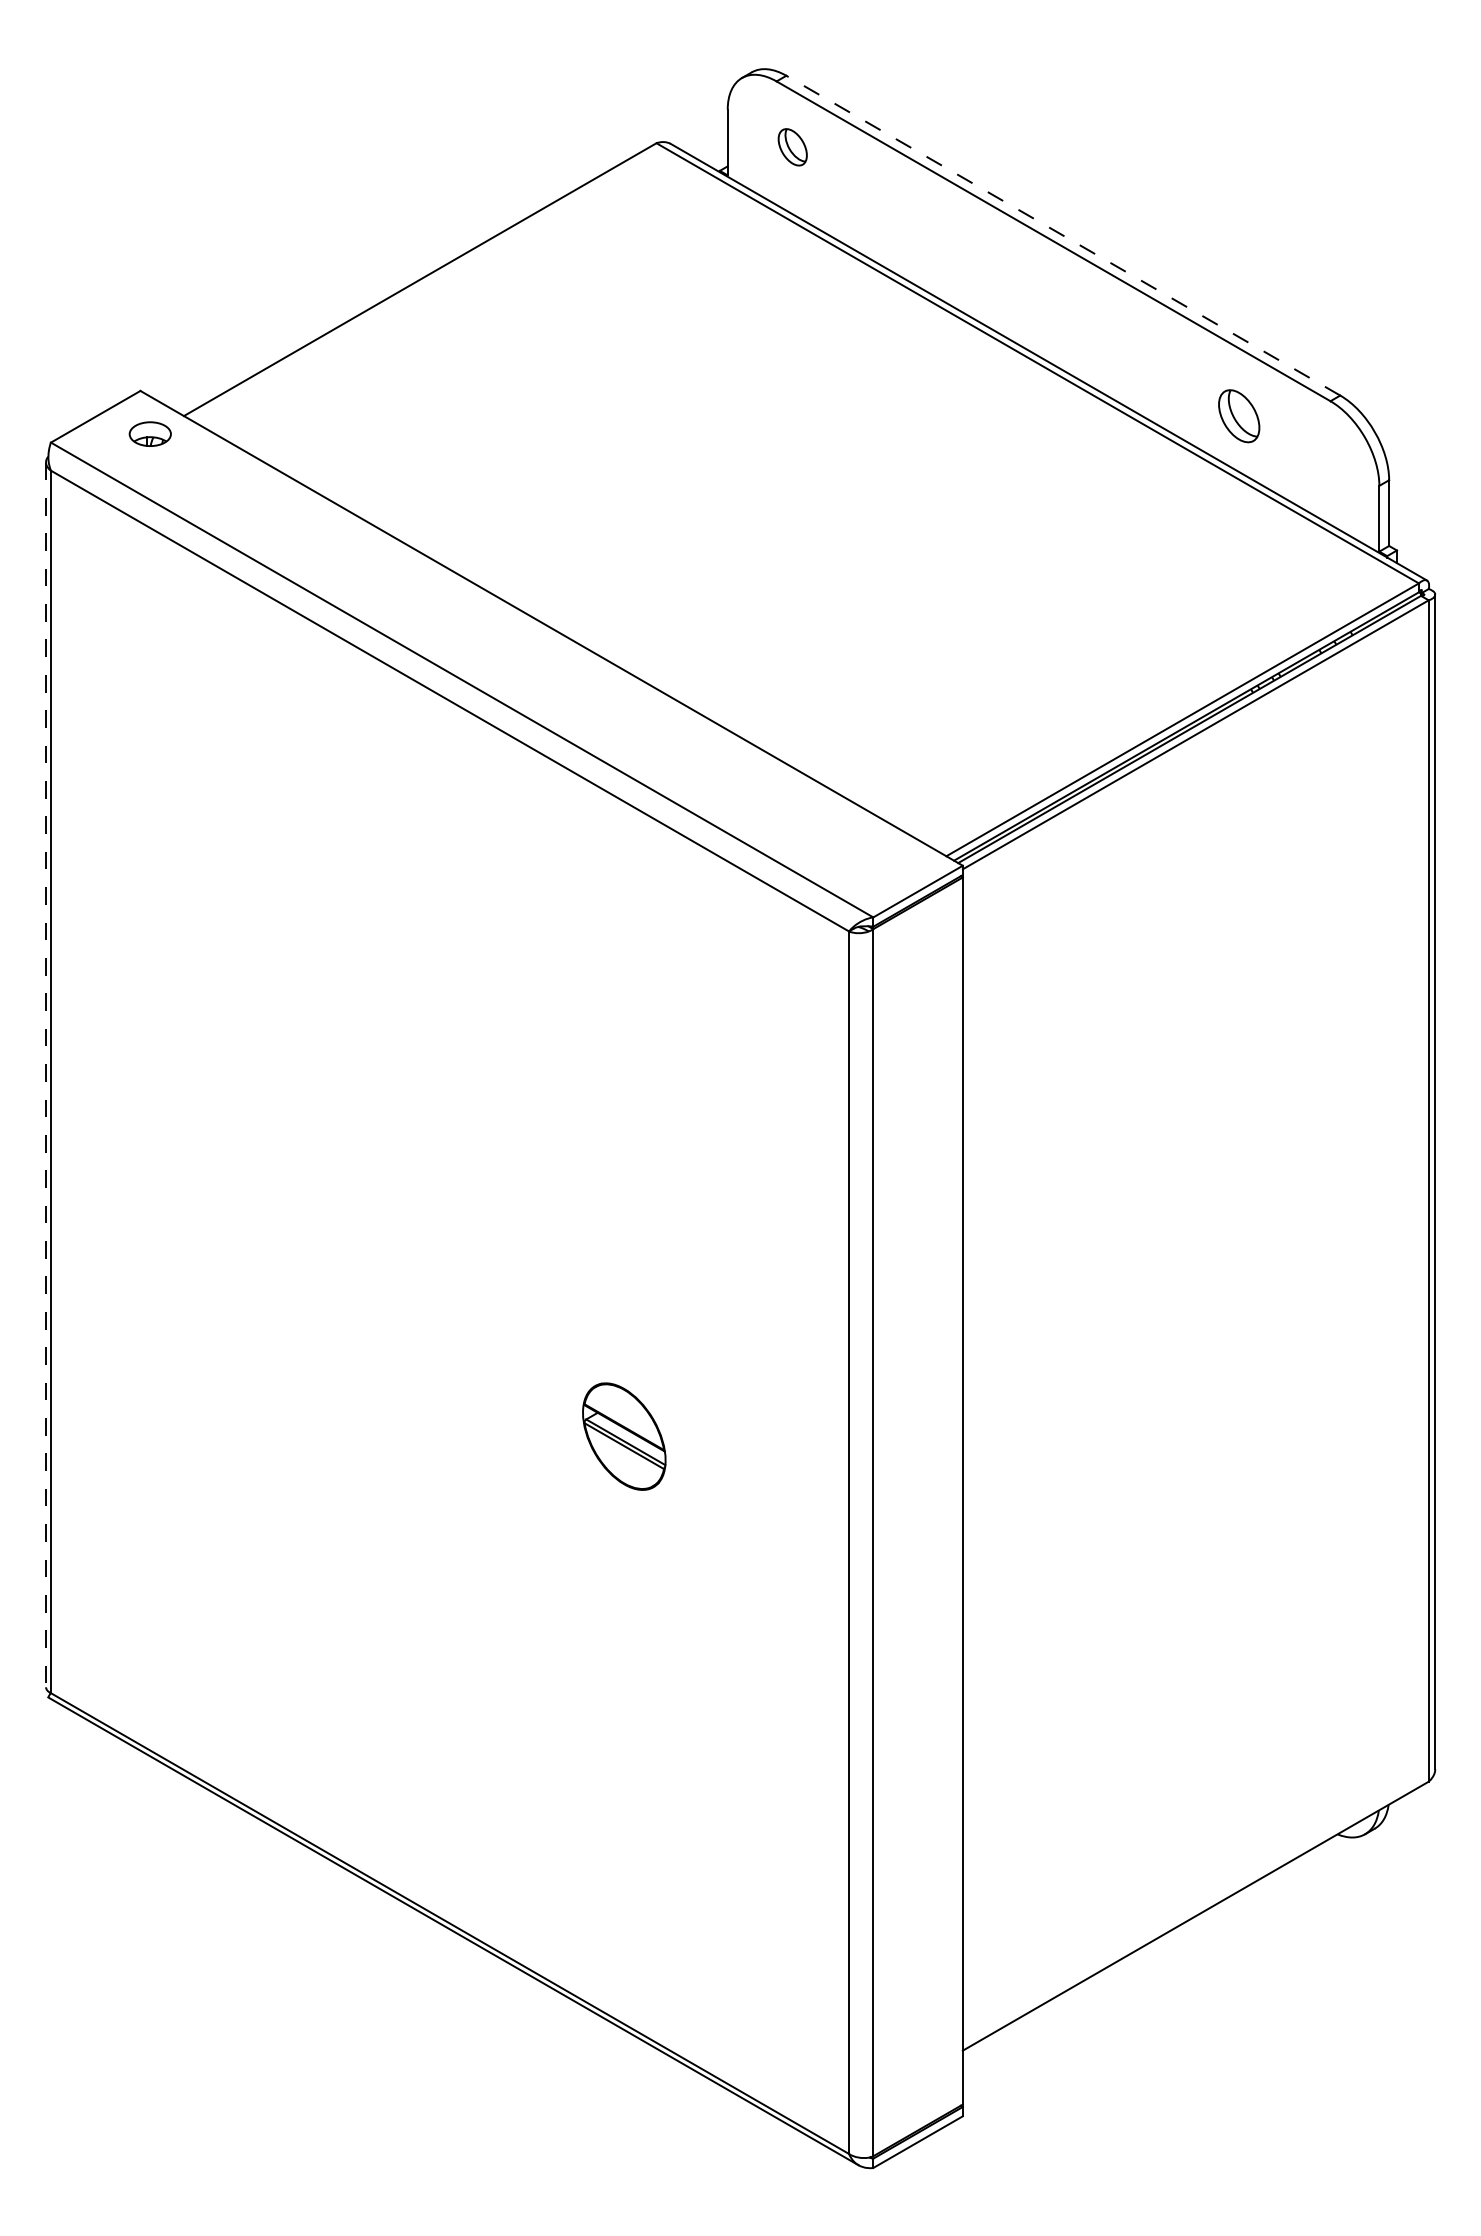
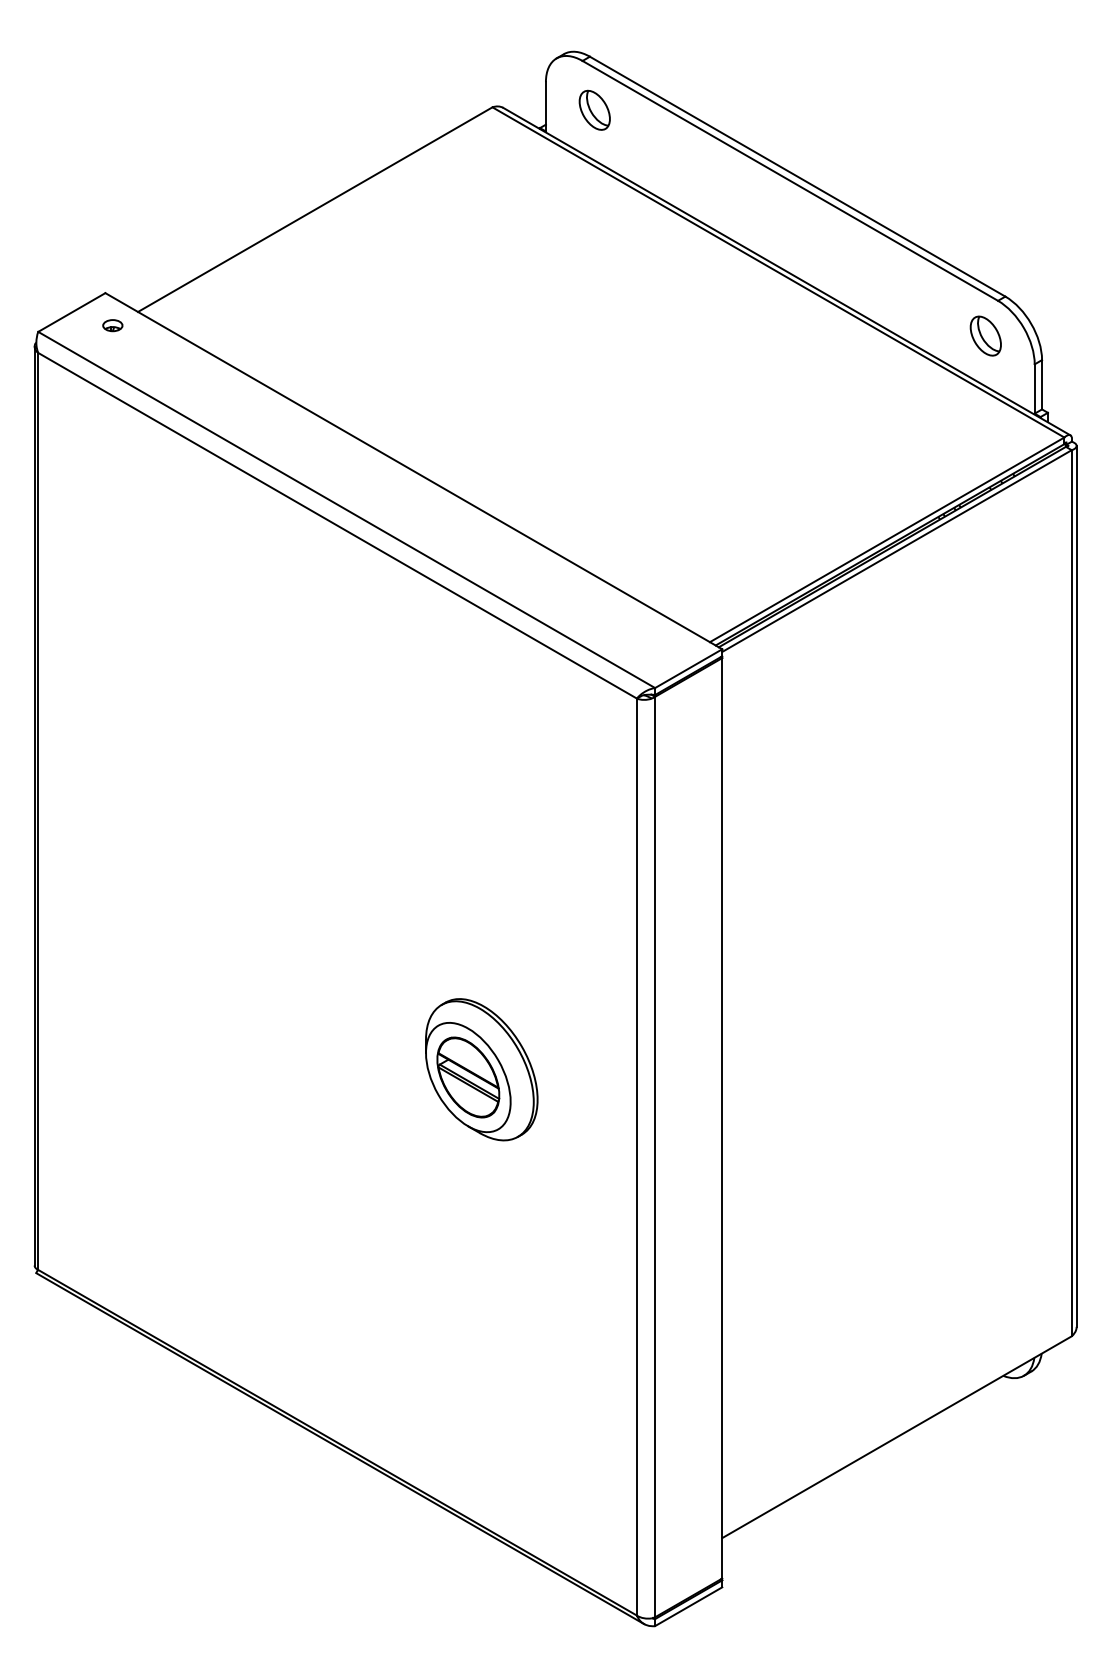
part: (792, 147) -> (594, 110), size x1.43
line: (1063, 235) -> (797, 176), dashed -> solid
part: (1239, 416) -> (986, 336), moved
part: (150, 434) -> (112, 325), size x0.62
line: (45, 1075) -> (34, 806), dashed -> solid
part: (642, 1426) -> (481, 1069), added

